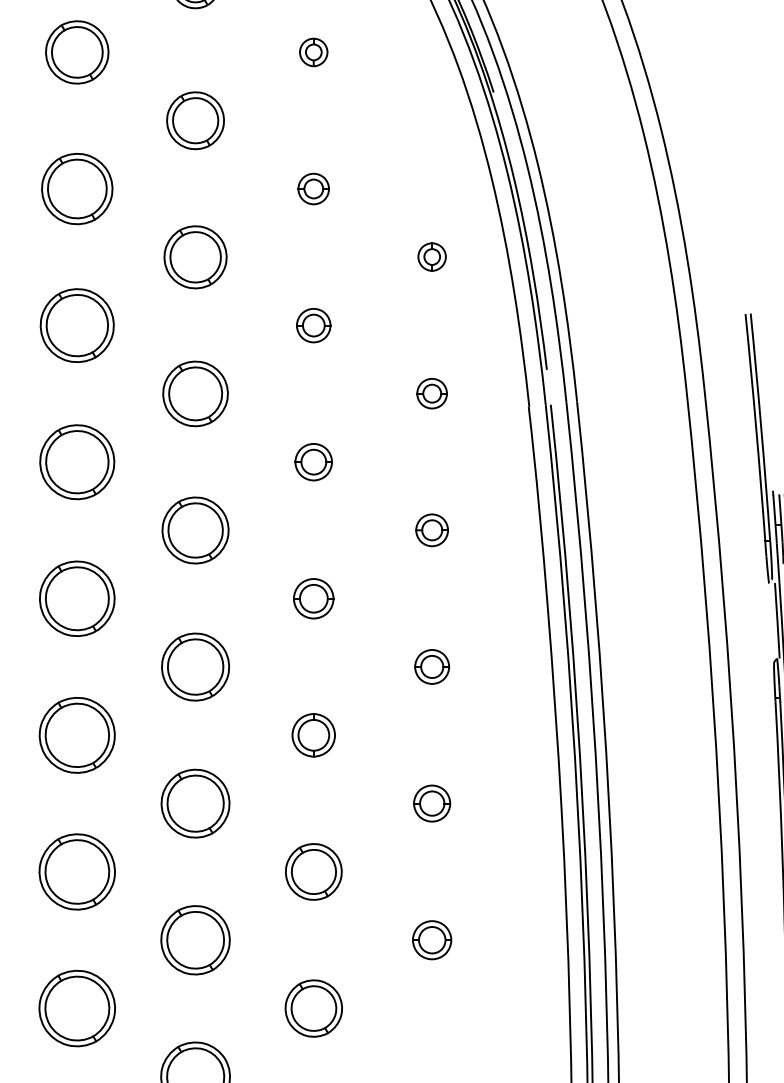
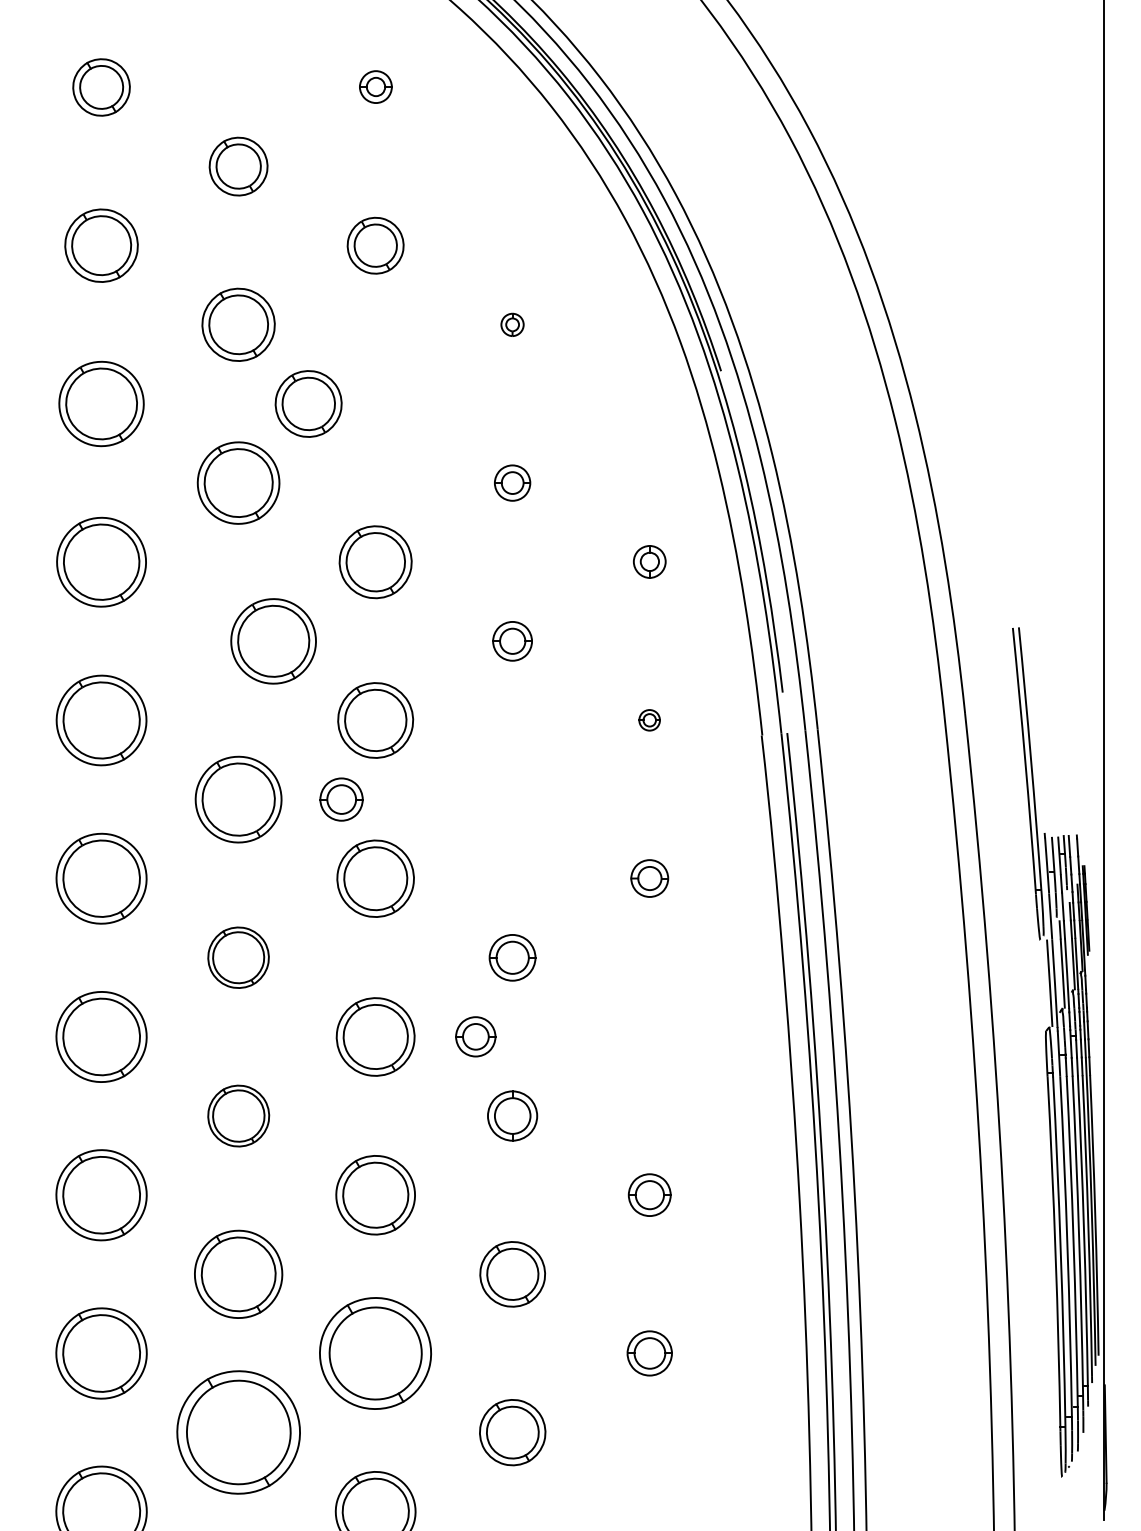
part: (313, 52) -> (512, 324), size x0.7
part: (195, 120) -> (308, 403), moved
part: (77, 325) -> (273, 641), moved
part: (431, 393) -> (649, 720), size x0.6
part: (313, 462) -> (341, 799), moved
part: (77, 598) -> (238, 957), size x0.7
part: (431, 666) -> (475, 1036), moved
part: (77, 734) -> (238, 1115), size x0.7
part: (195, 940) -> (375, 1353), size x1.4
part: (77, 1008) -> (238, 1432), size x1.4

